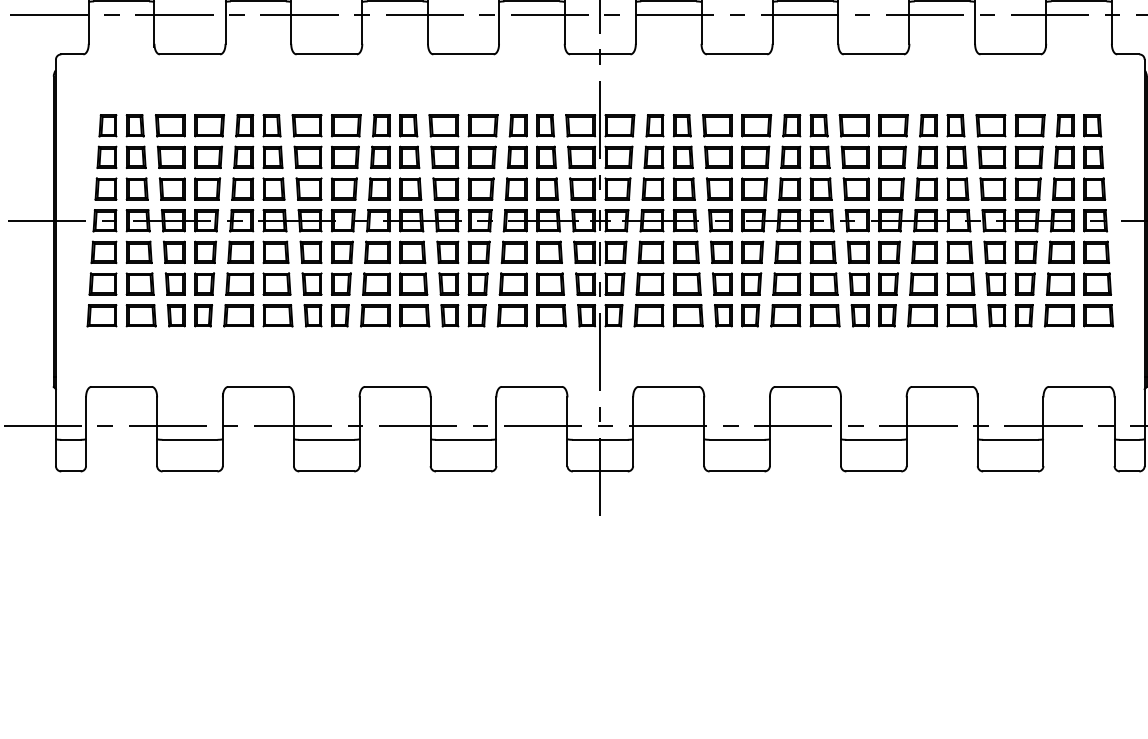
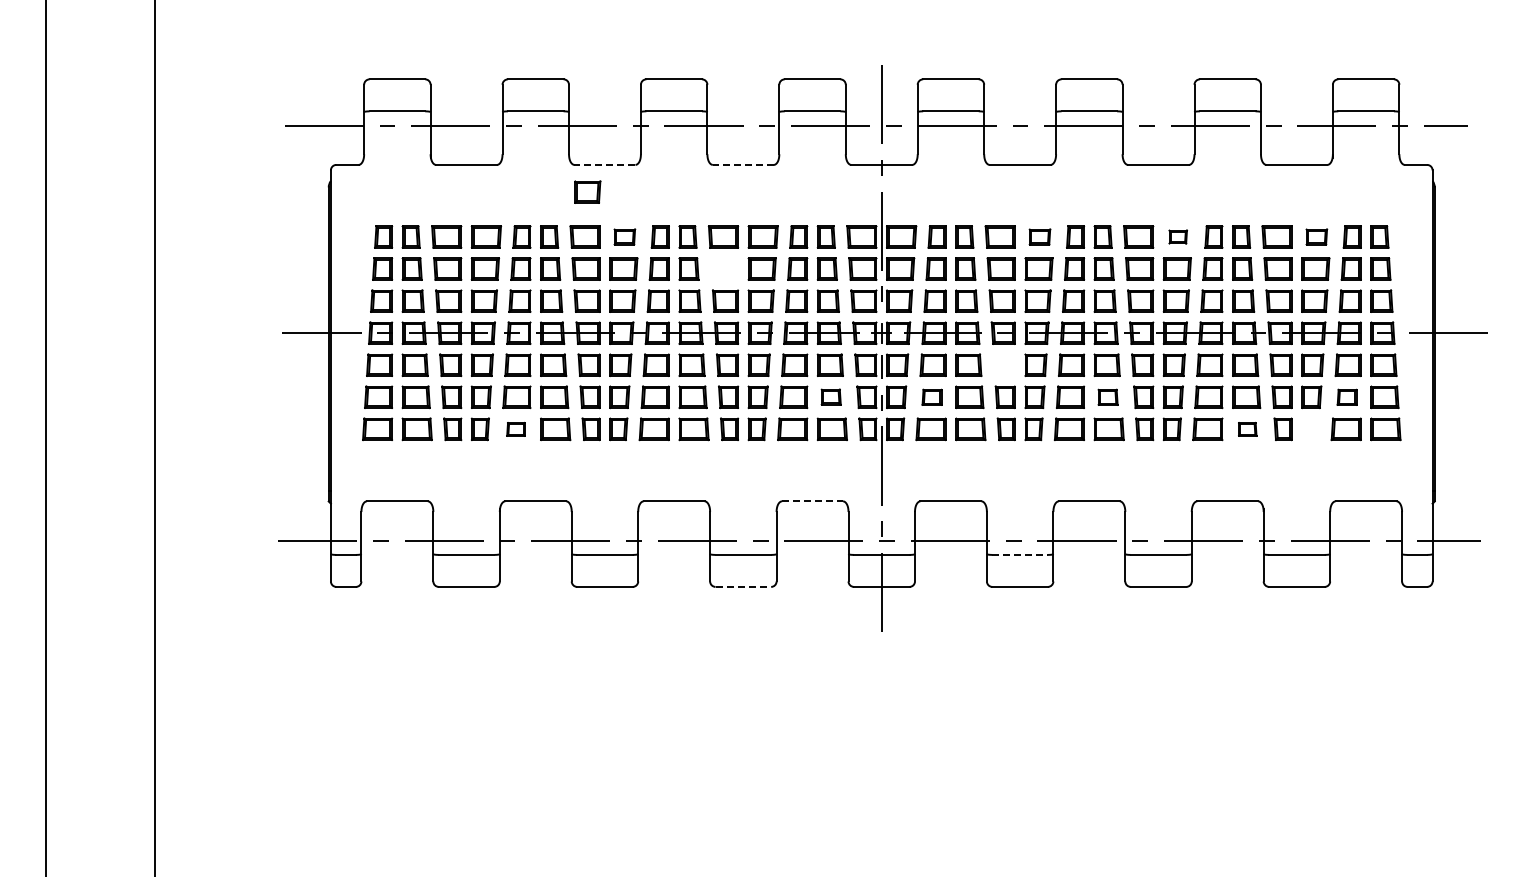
line: (326, 53) -> (604, 164), solid -> dashed
line: (463, 53) -> (743, 164), solid -> dashed
part: (309, 80) -> (587, 191), added
part: (346, 125) -> (624, 236), size x0.7
part: (756, 125) -> (1039, 236), size x0.7
part: (892, 125) -> (1177, 236), size x0.6
part: (1029, 125) -> (1316, 236), size x0.7
part: (444, 156) -> (724, 268), removed
part: (720, 251) -> (1003, 364), removed
part: (549, 283) -> (830, 396), size x0.7
part: (649, 284) -> (931, 397), size x0.7
part: (823, 284) -> (1107, 397), size x0.7
part: (1059, 284) -> (1346, 397), size x0.7
part: (238, 315) -> (515, 429), size x0.6
part: (961, 315) -> (1247, 429), size x0.6
part: (1024, 315) -> (1310, 429), removed
line: (531, 387) -> (812, 501), solid -> dashed
line: (737, 439) -> (1020, 554), solid -> dashed
line: (463, 471) -> (743, 586), solid -> dashed

